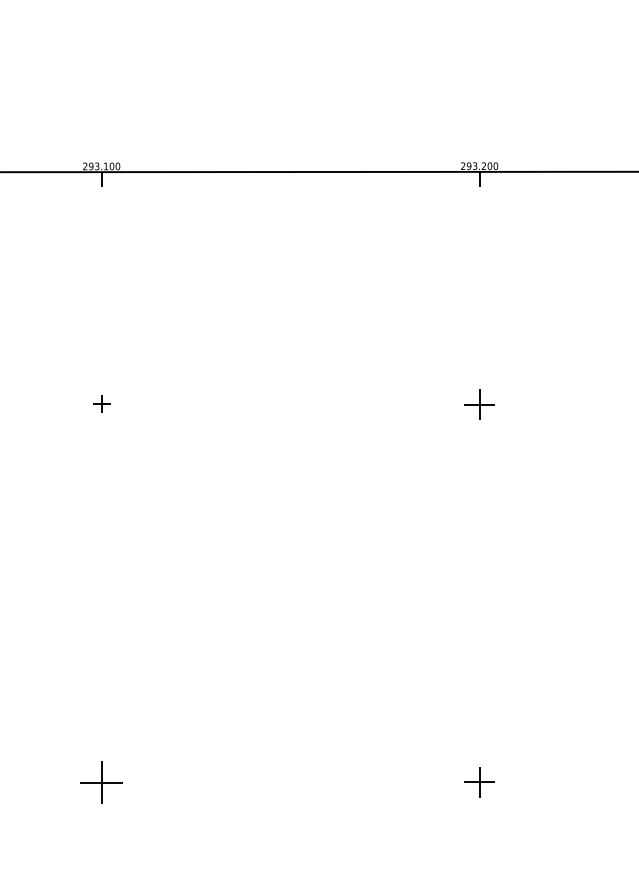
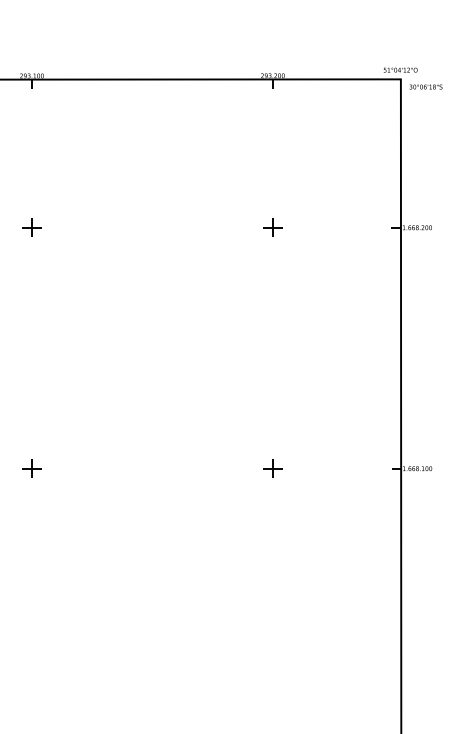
part: (100, 404) -> (31, 227), size x1.67
part: (100, 782) -> (31, 468), size x0.71

